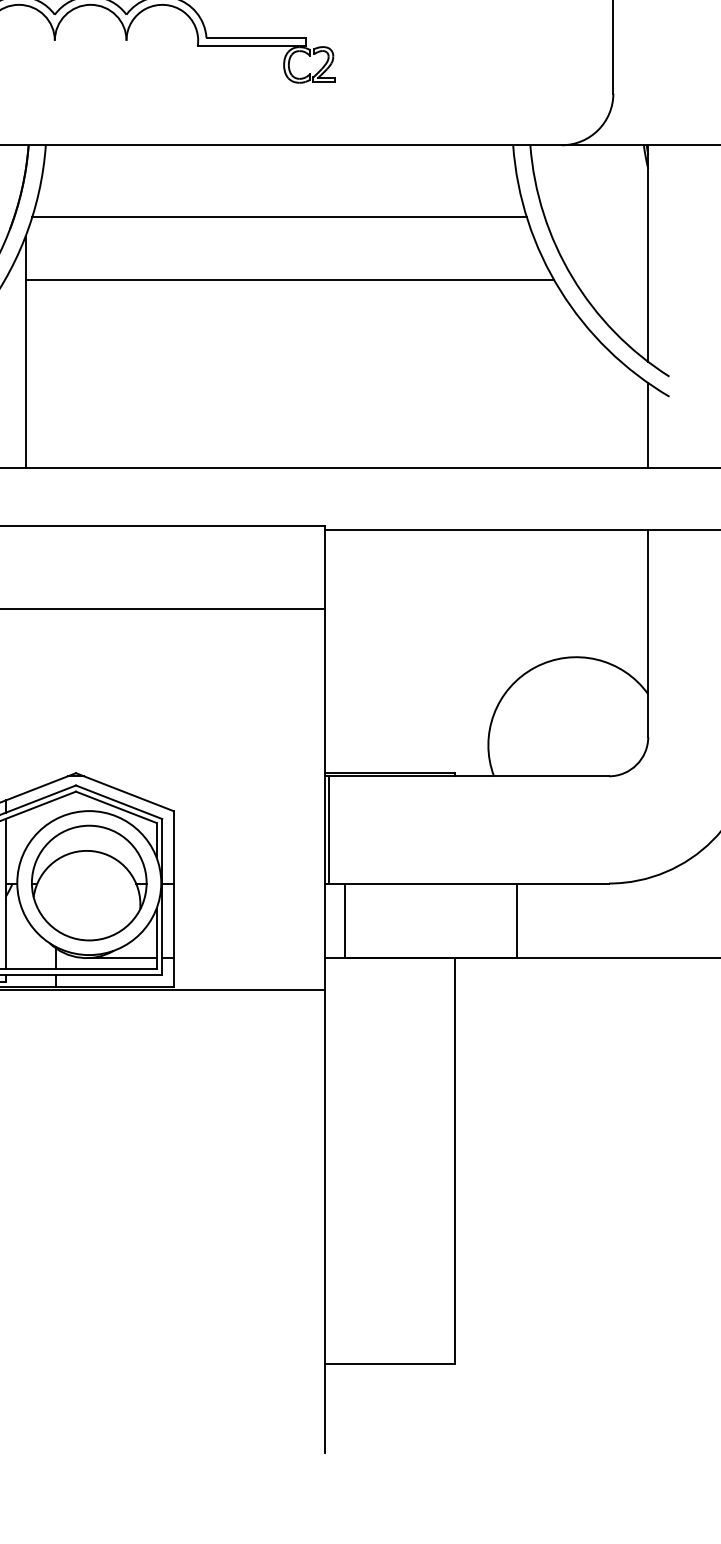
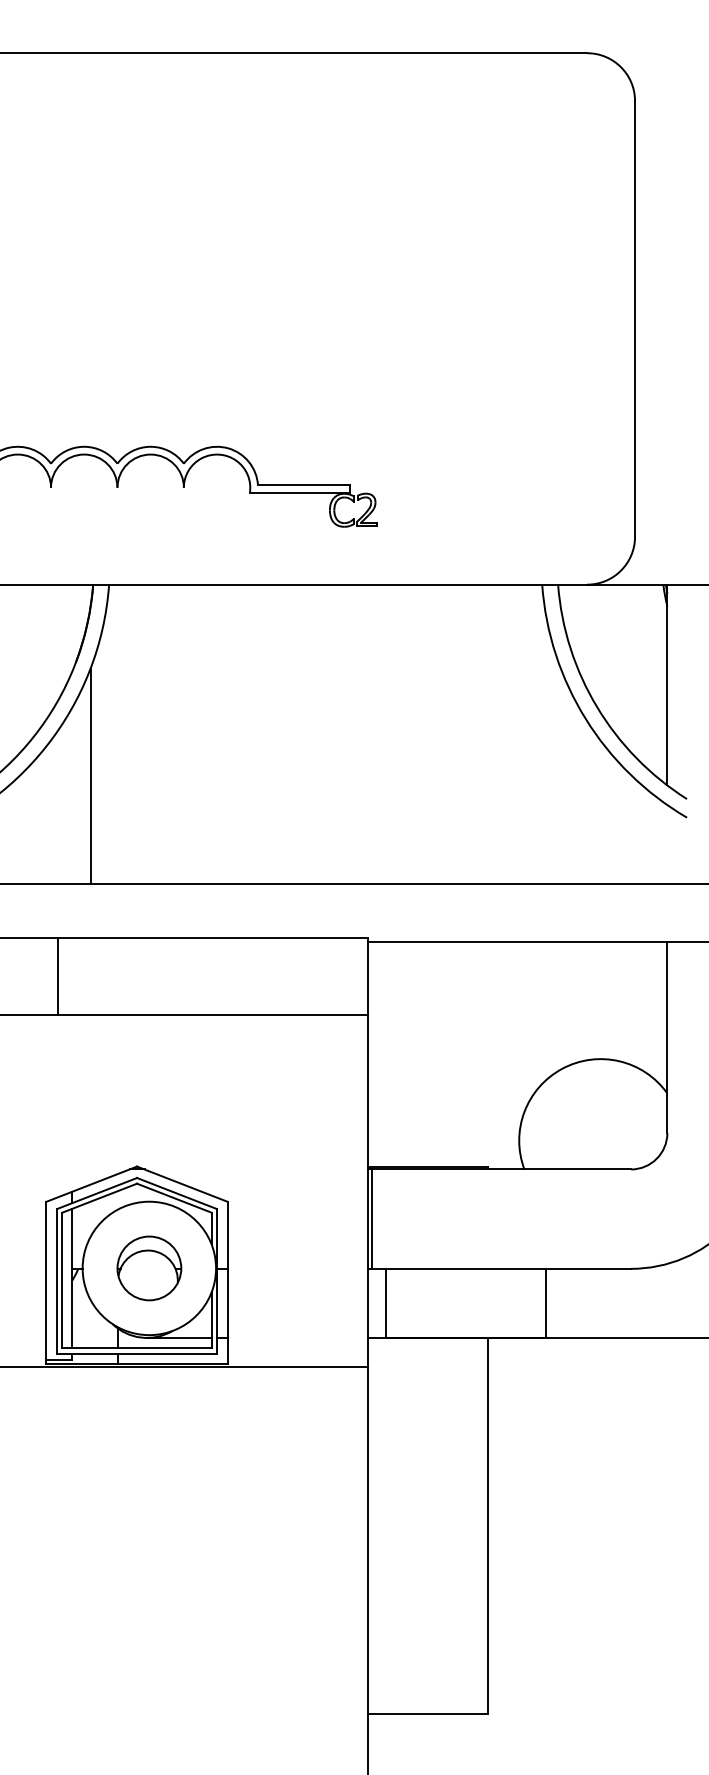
line: (279, 217) -> (325, 651), removed
line: (290, 279) -> (335, 709), removed
line: (648, 425) -> (667, 844), removed
part: (89, 883) -> (149, 1268), size x0.6

